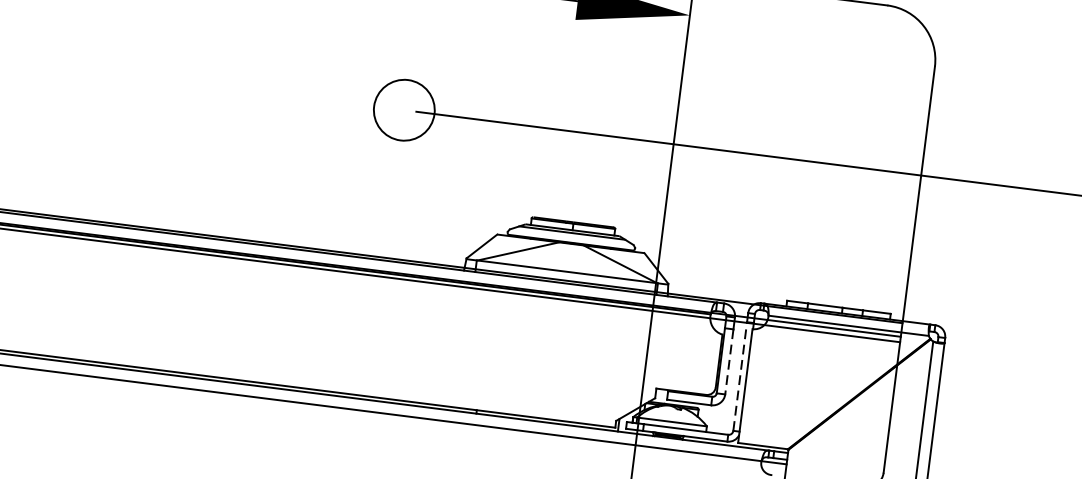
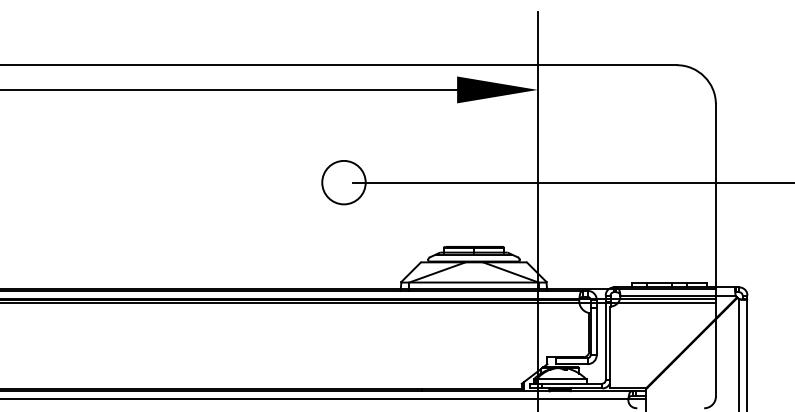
line: (728, 362) -> (596, 332), dashed -> solid
line: (740, 375) -> (605, 340), dashed -> solid

